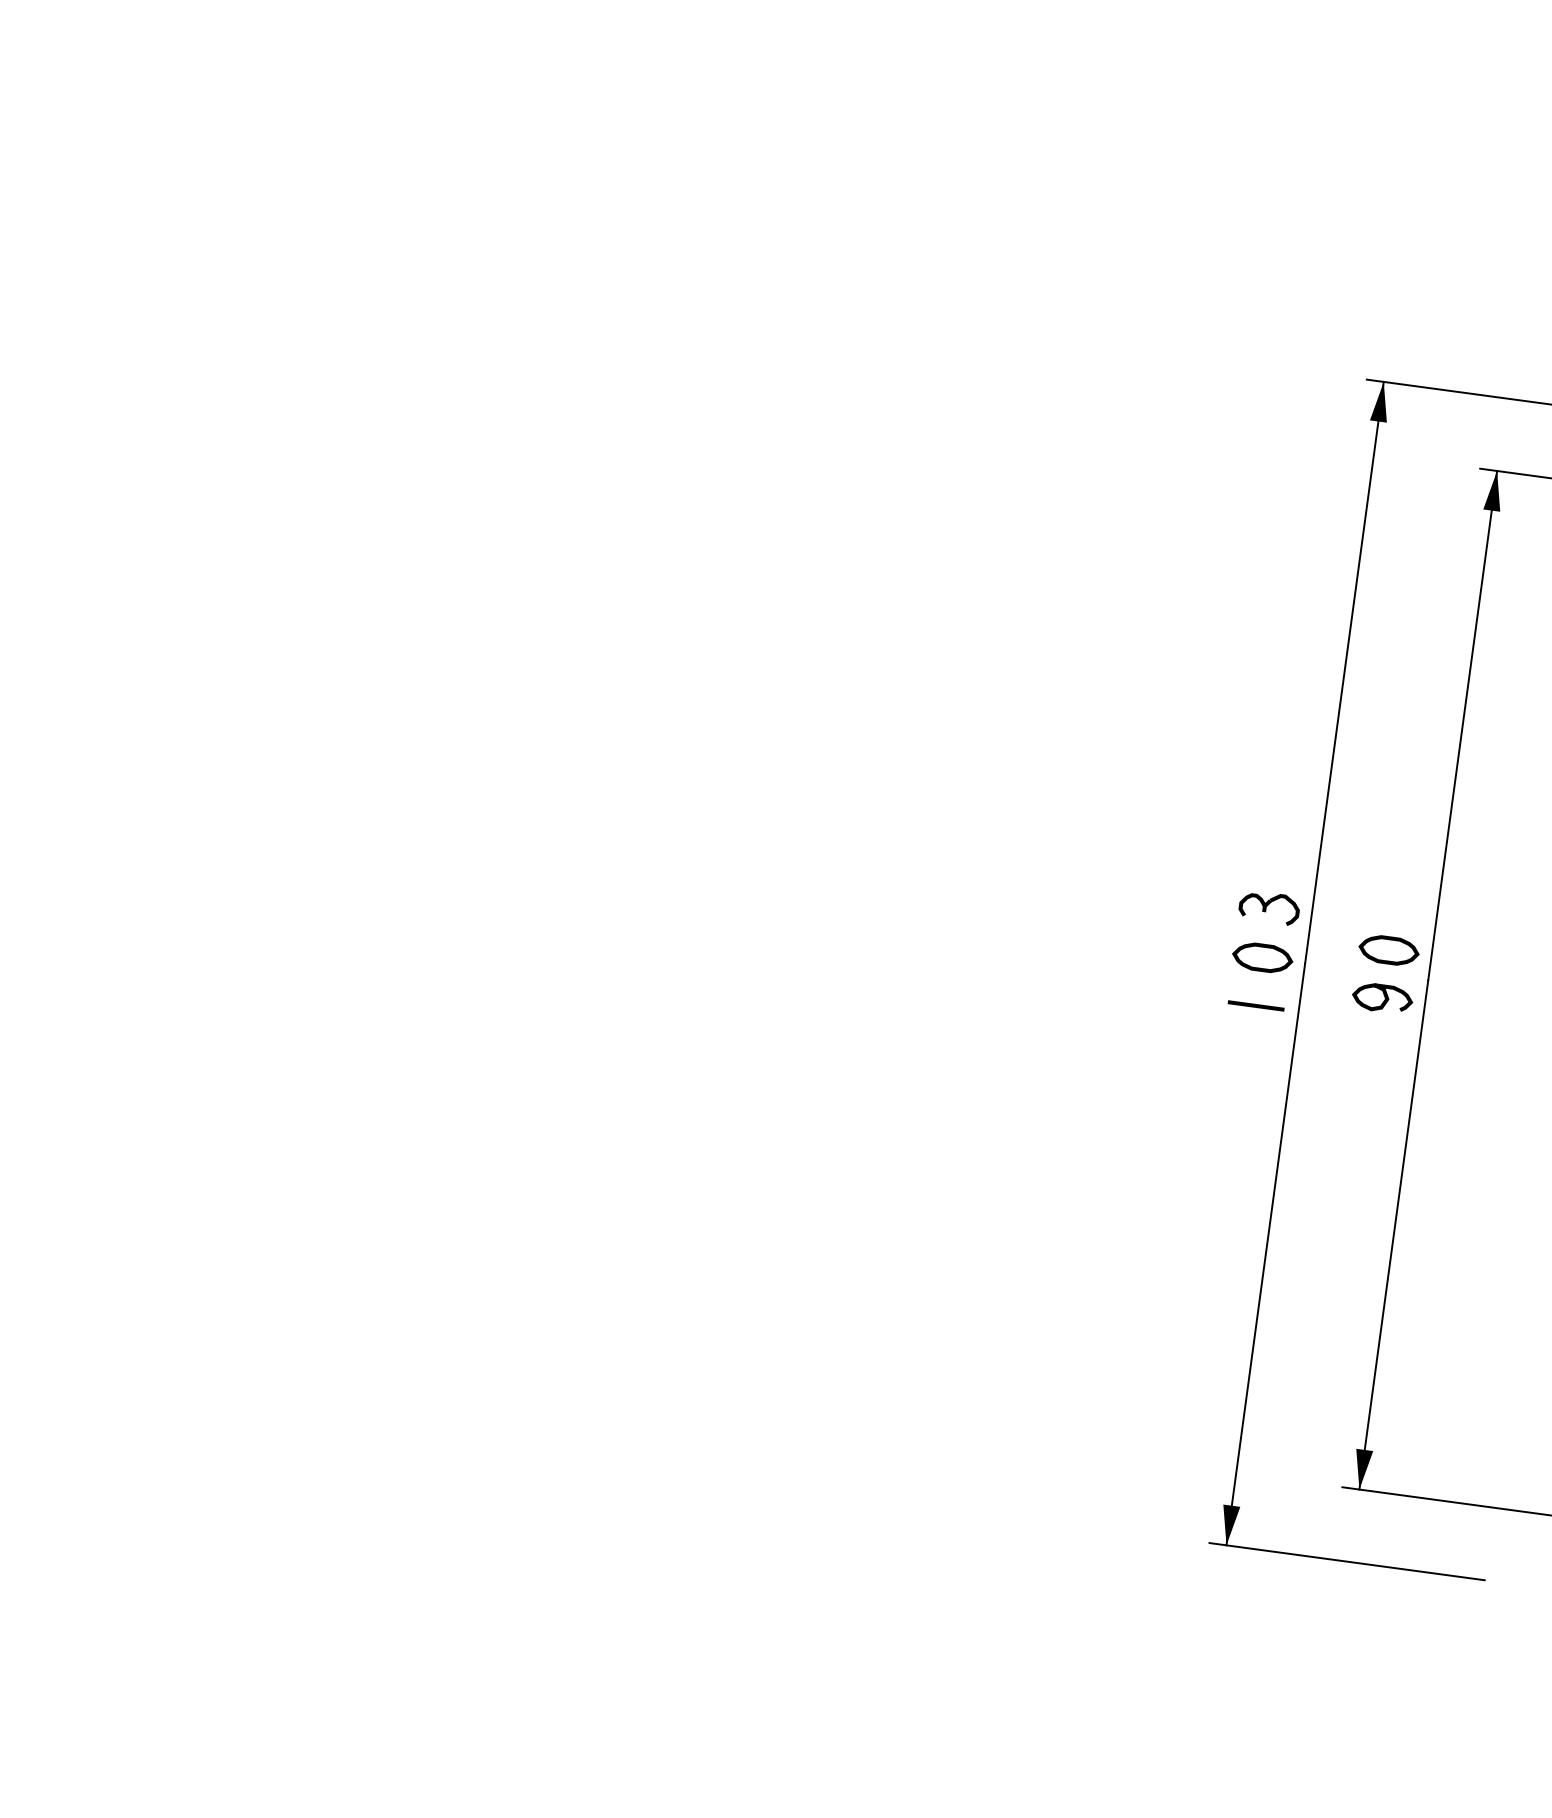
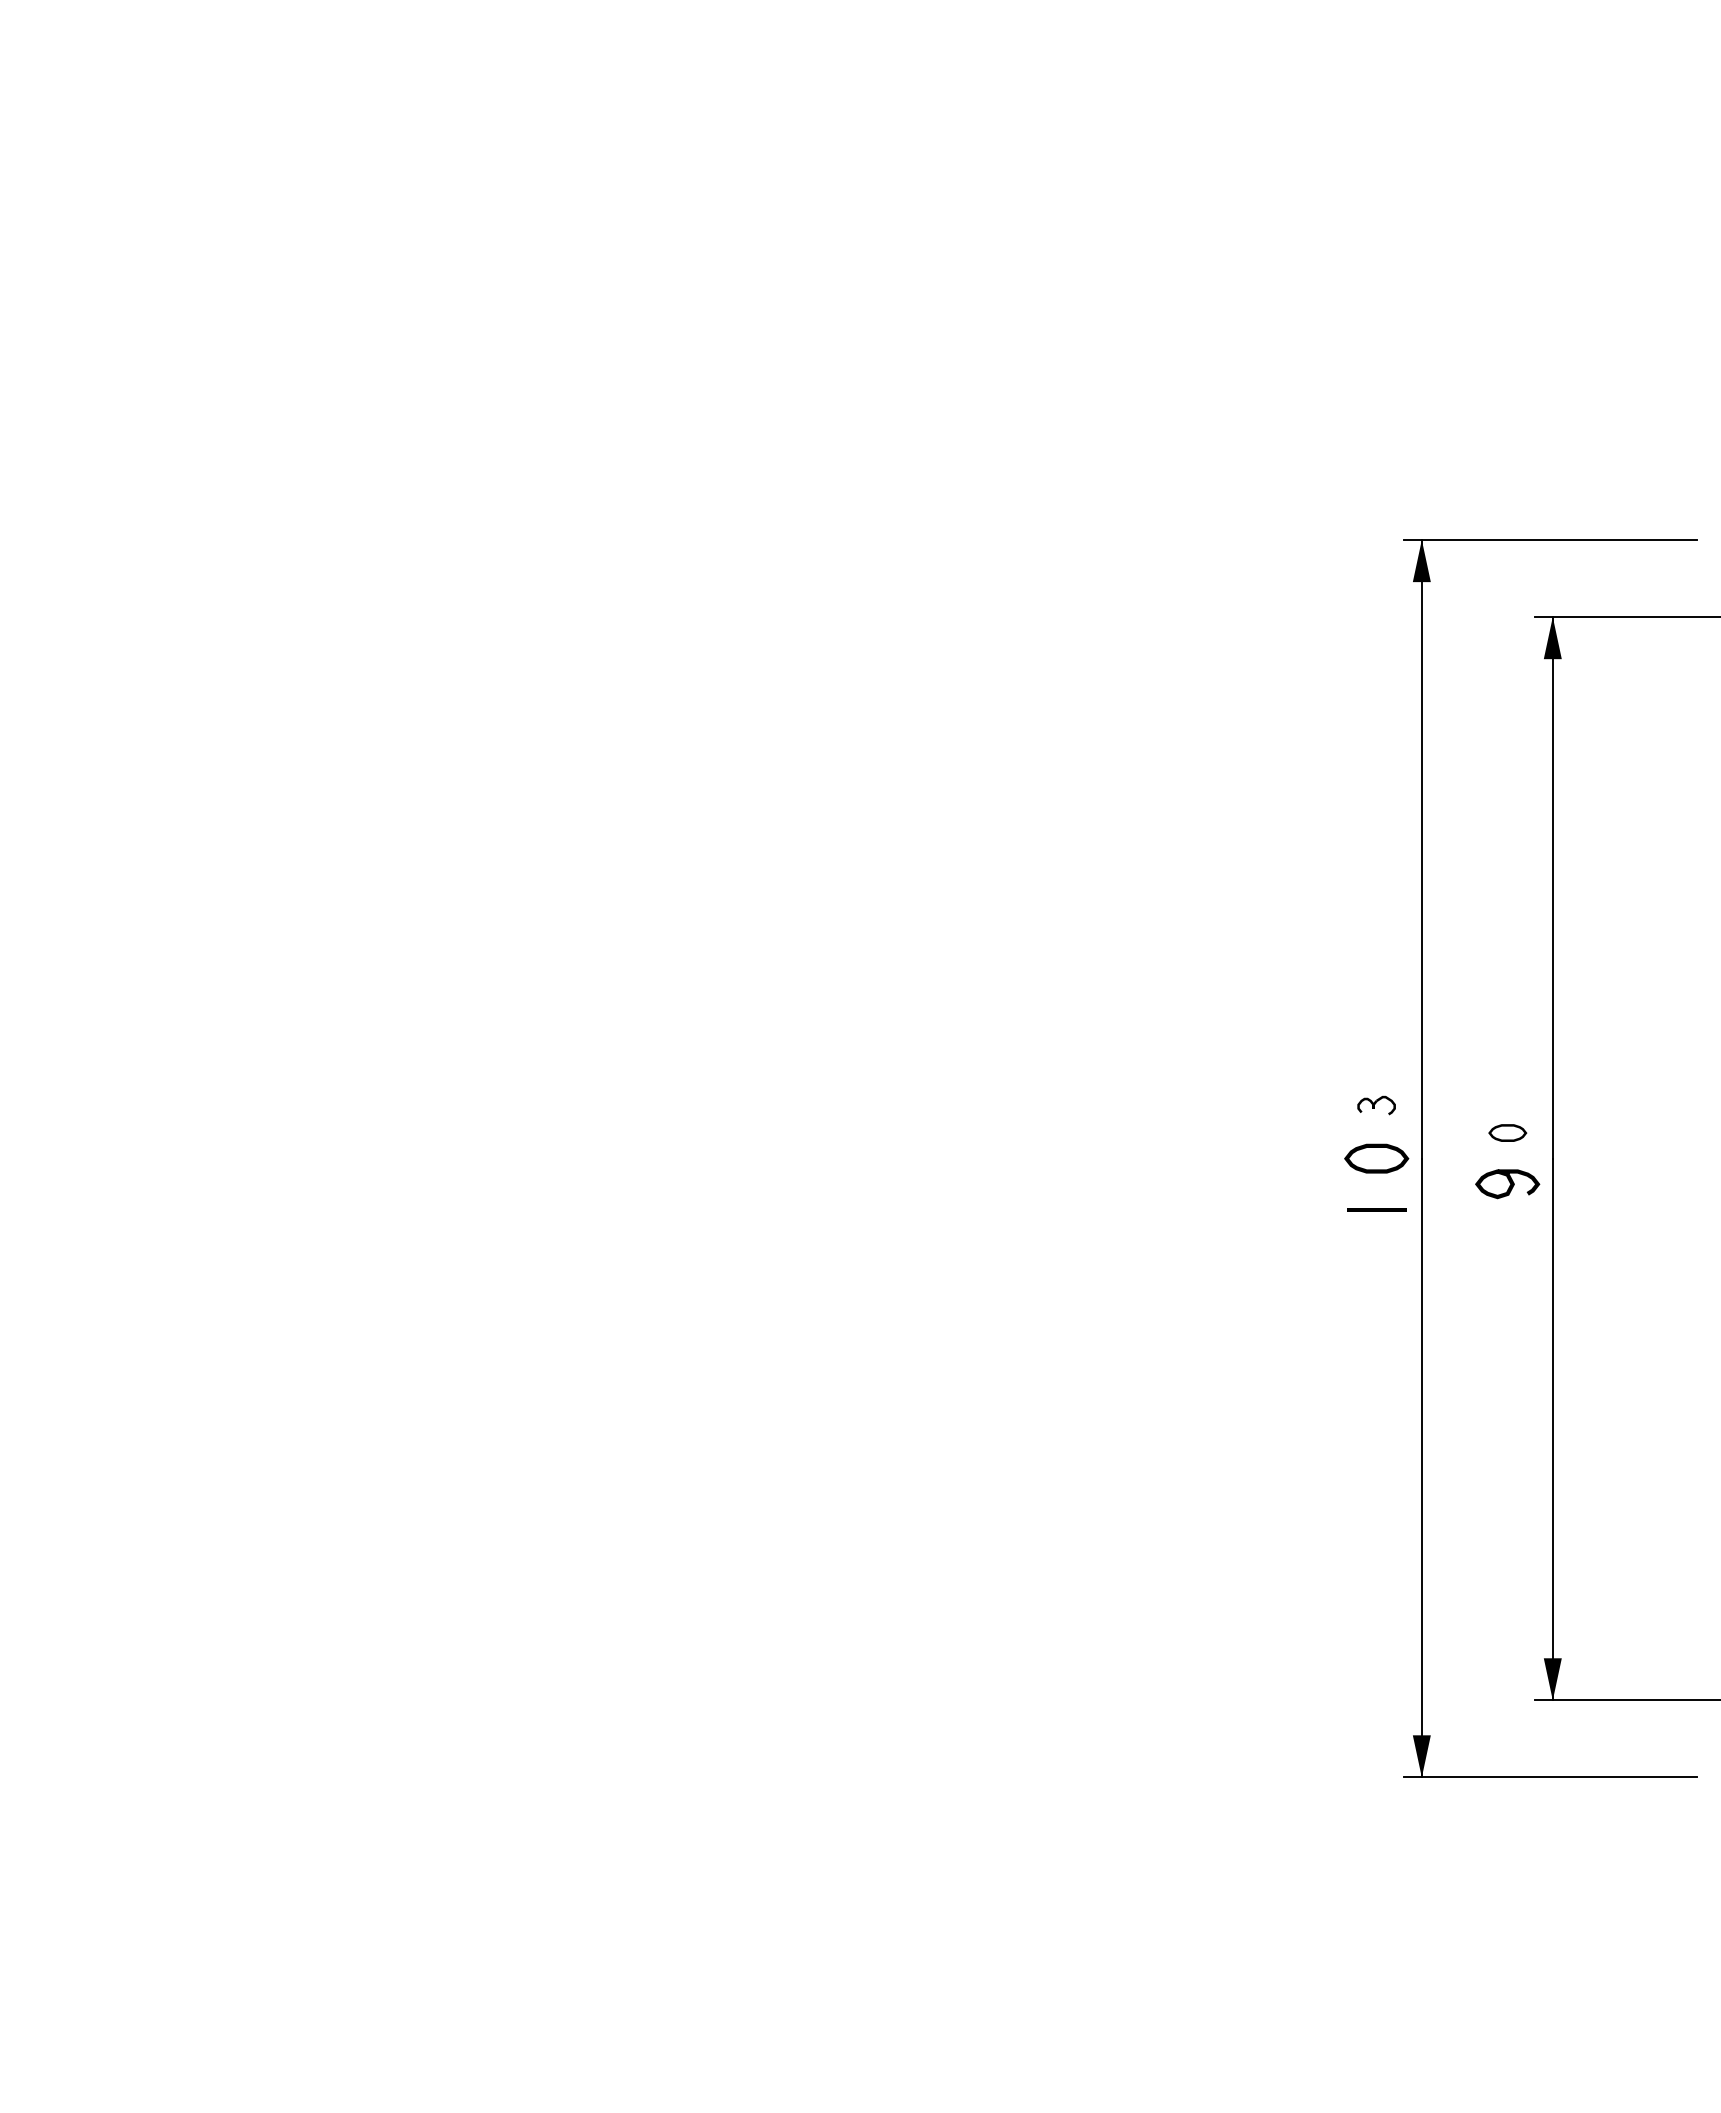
part: (1269, 907) -> (1376, 1105), size x0.6
part: (1388, 949) -> (1507, 1132), size x0.6

